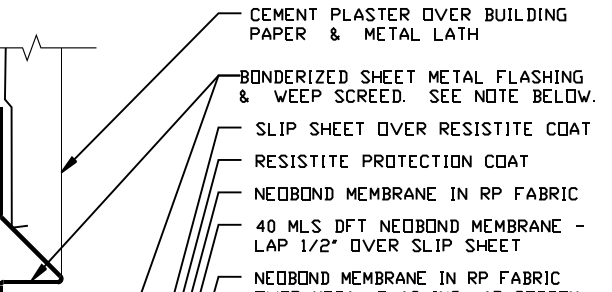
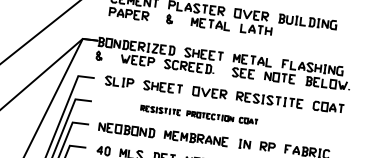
part: (391, 160) -> (199, 114), size x0.6

